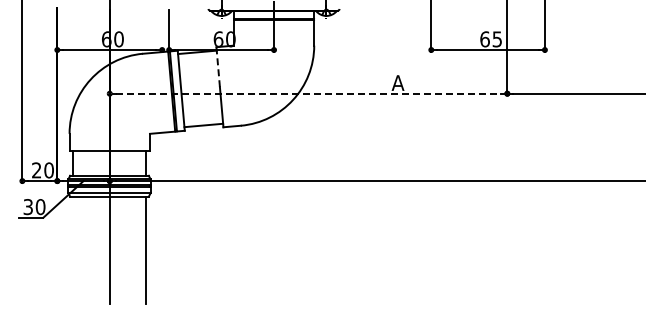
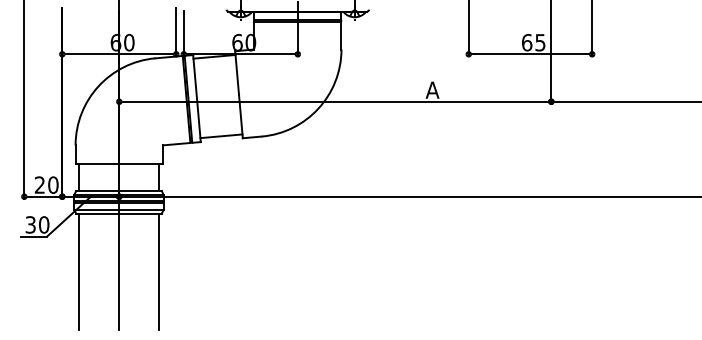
line: (162, 29) -> (176, 31), added
line: (218, 66) -> (237, 72), dashed -> solid
line: (308, 93) -> (335, 101), dashed -> solid
line: (73, 249) -> (79, 271), added

